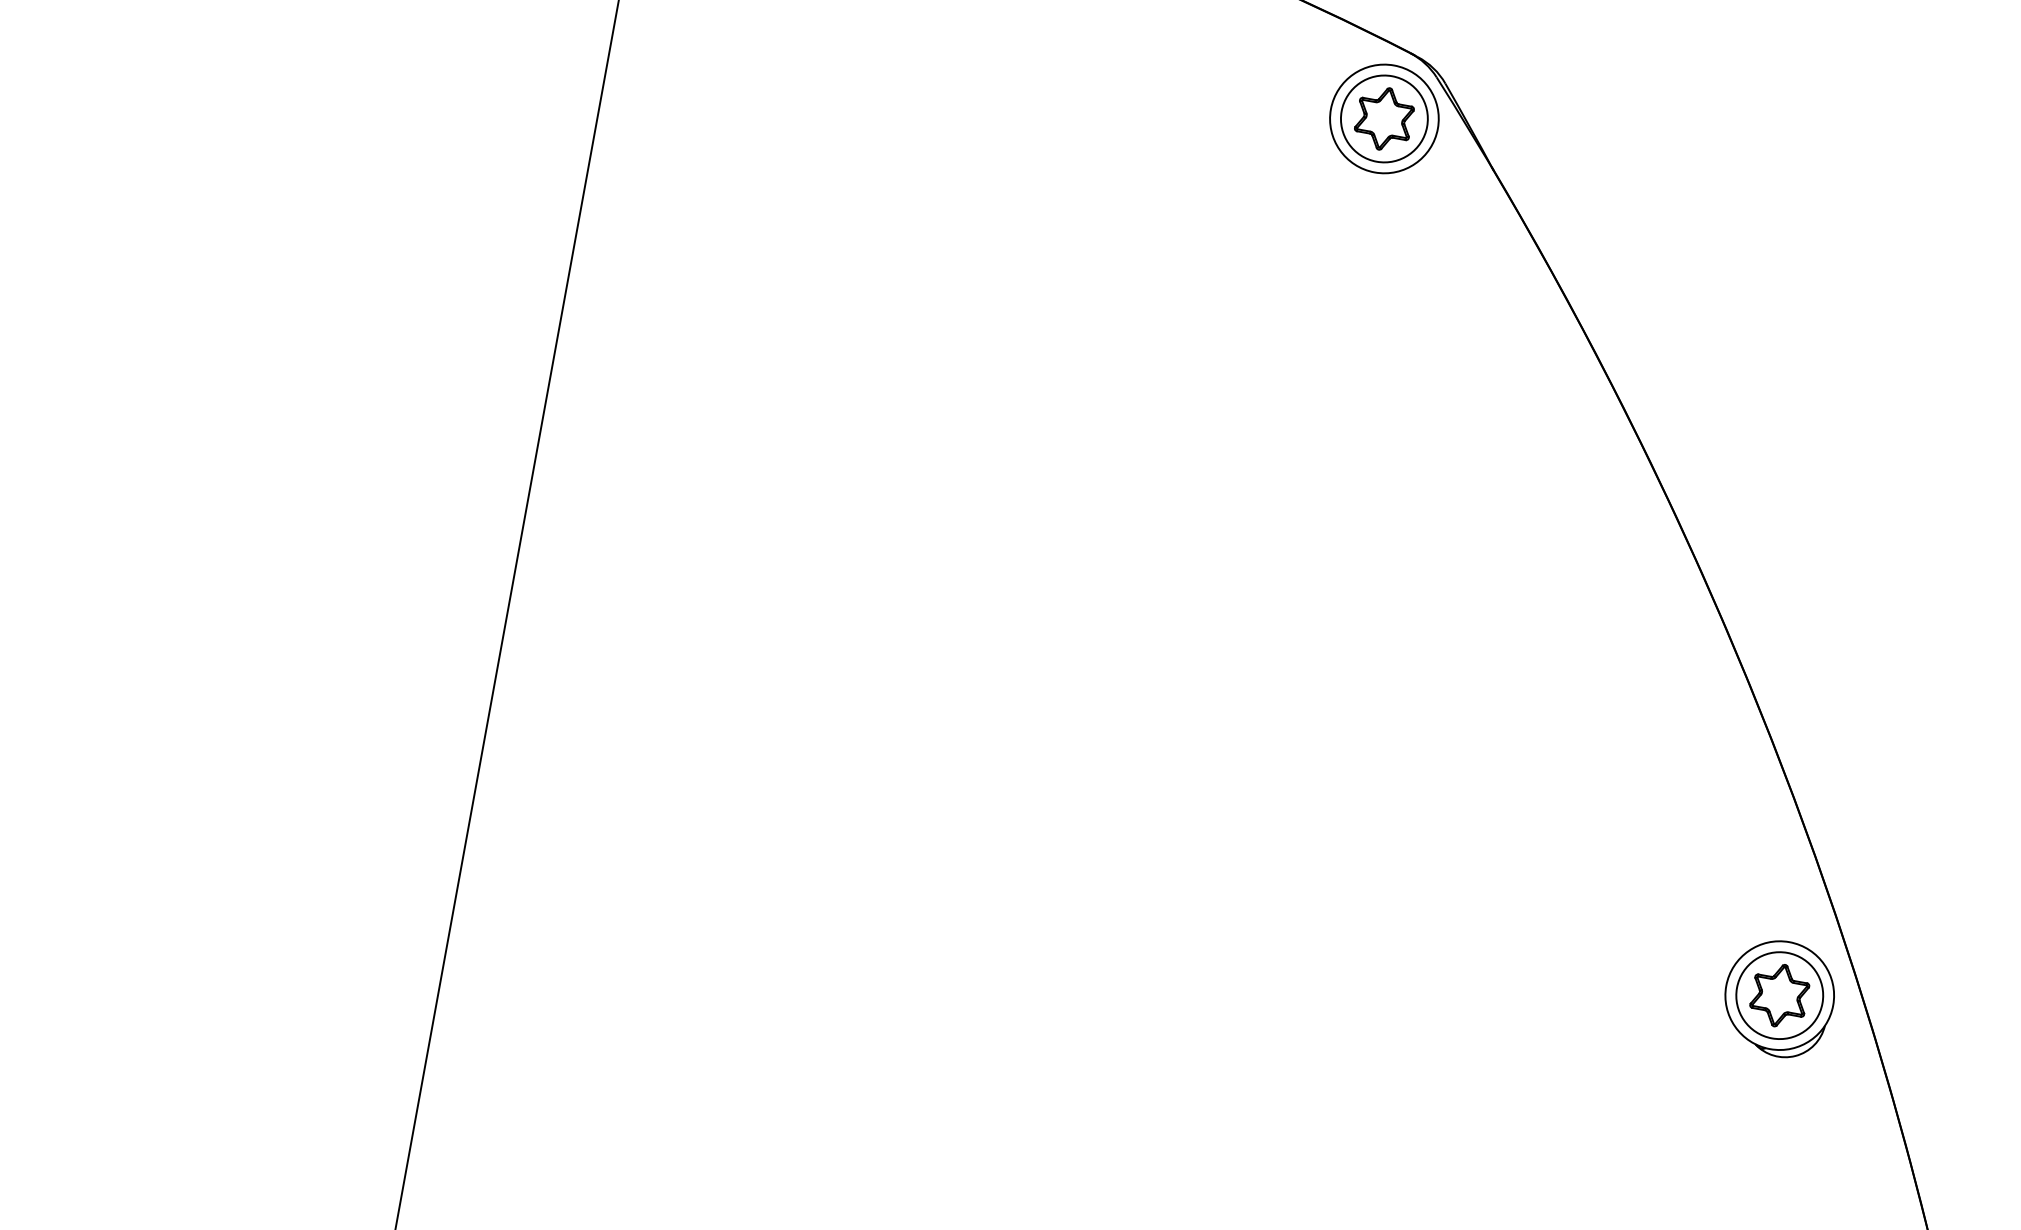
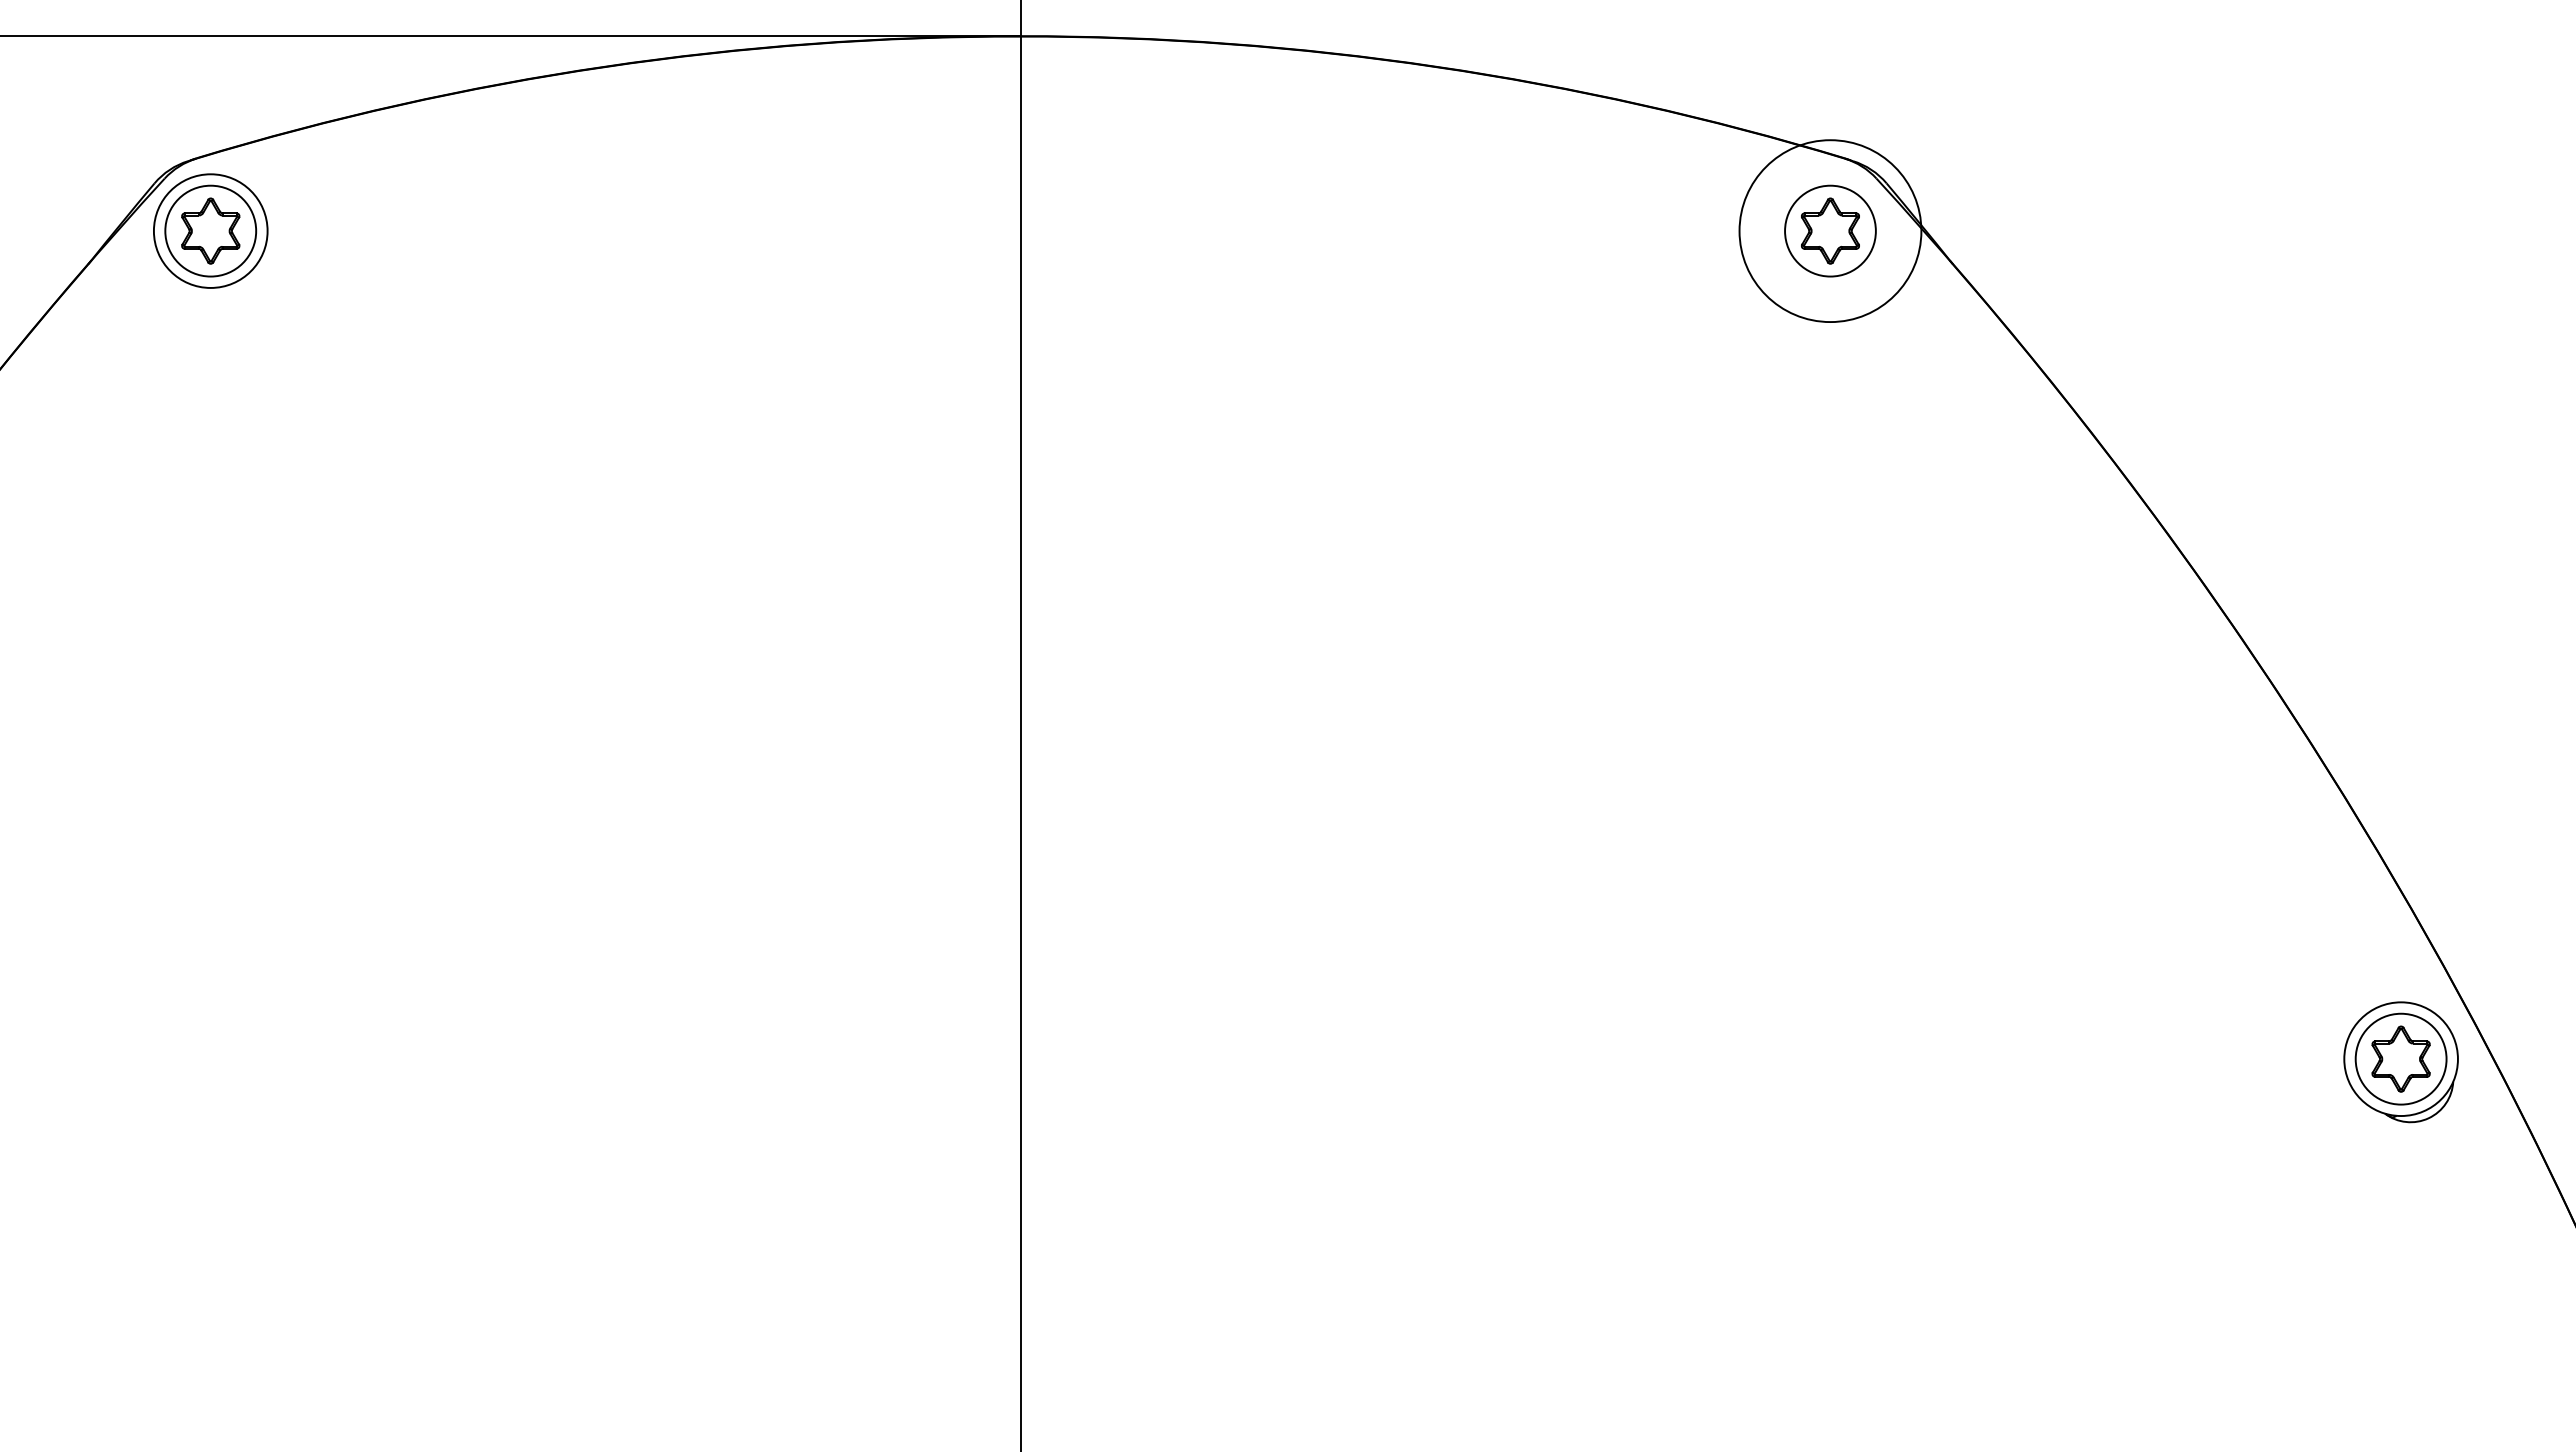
circle: (1384, 118) -> (1830, 230), size x1.6

